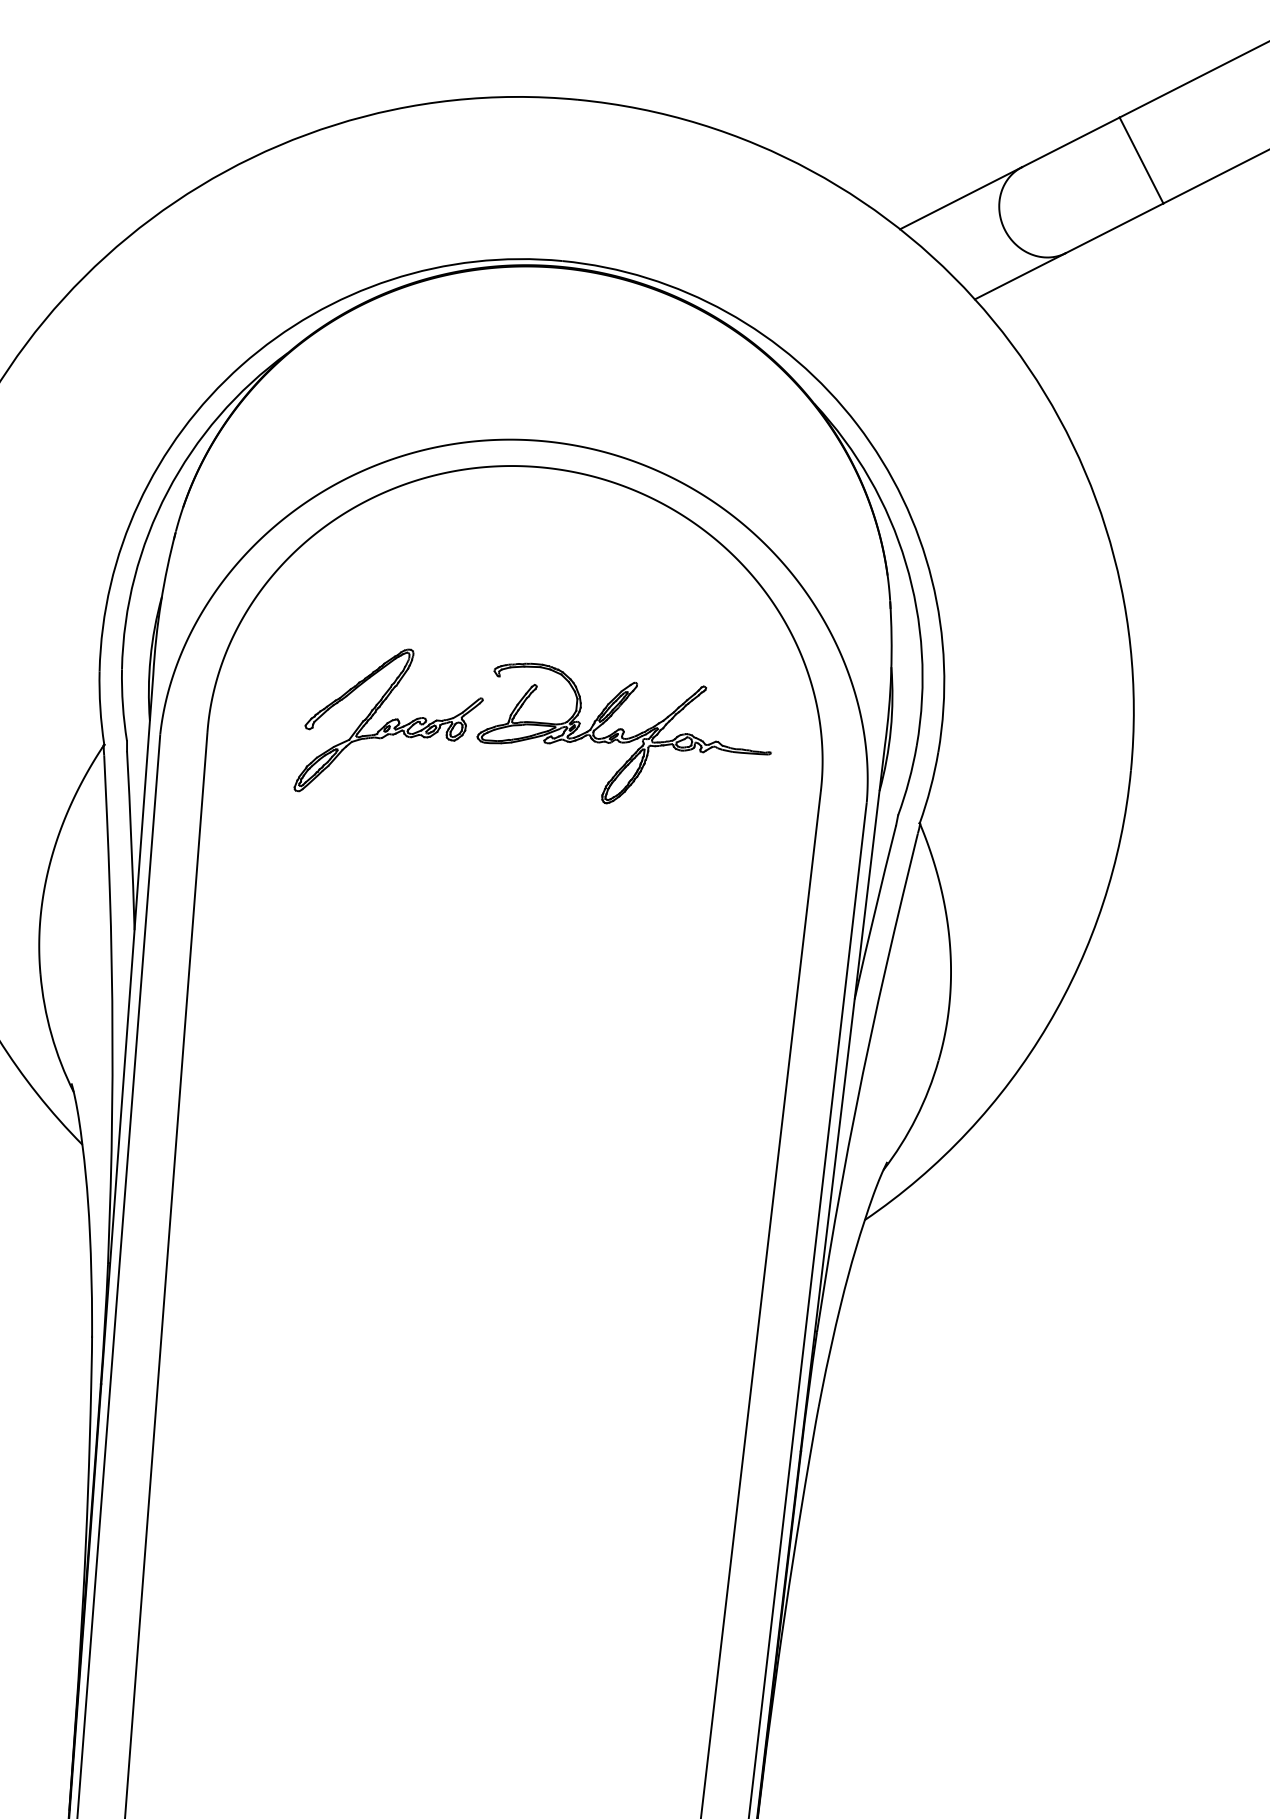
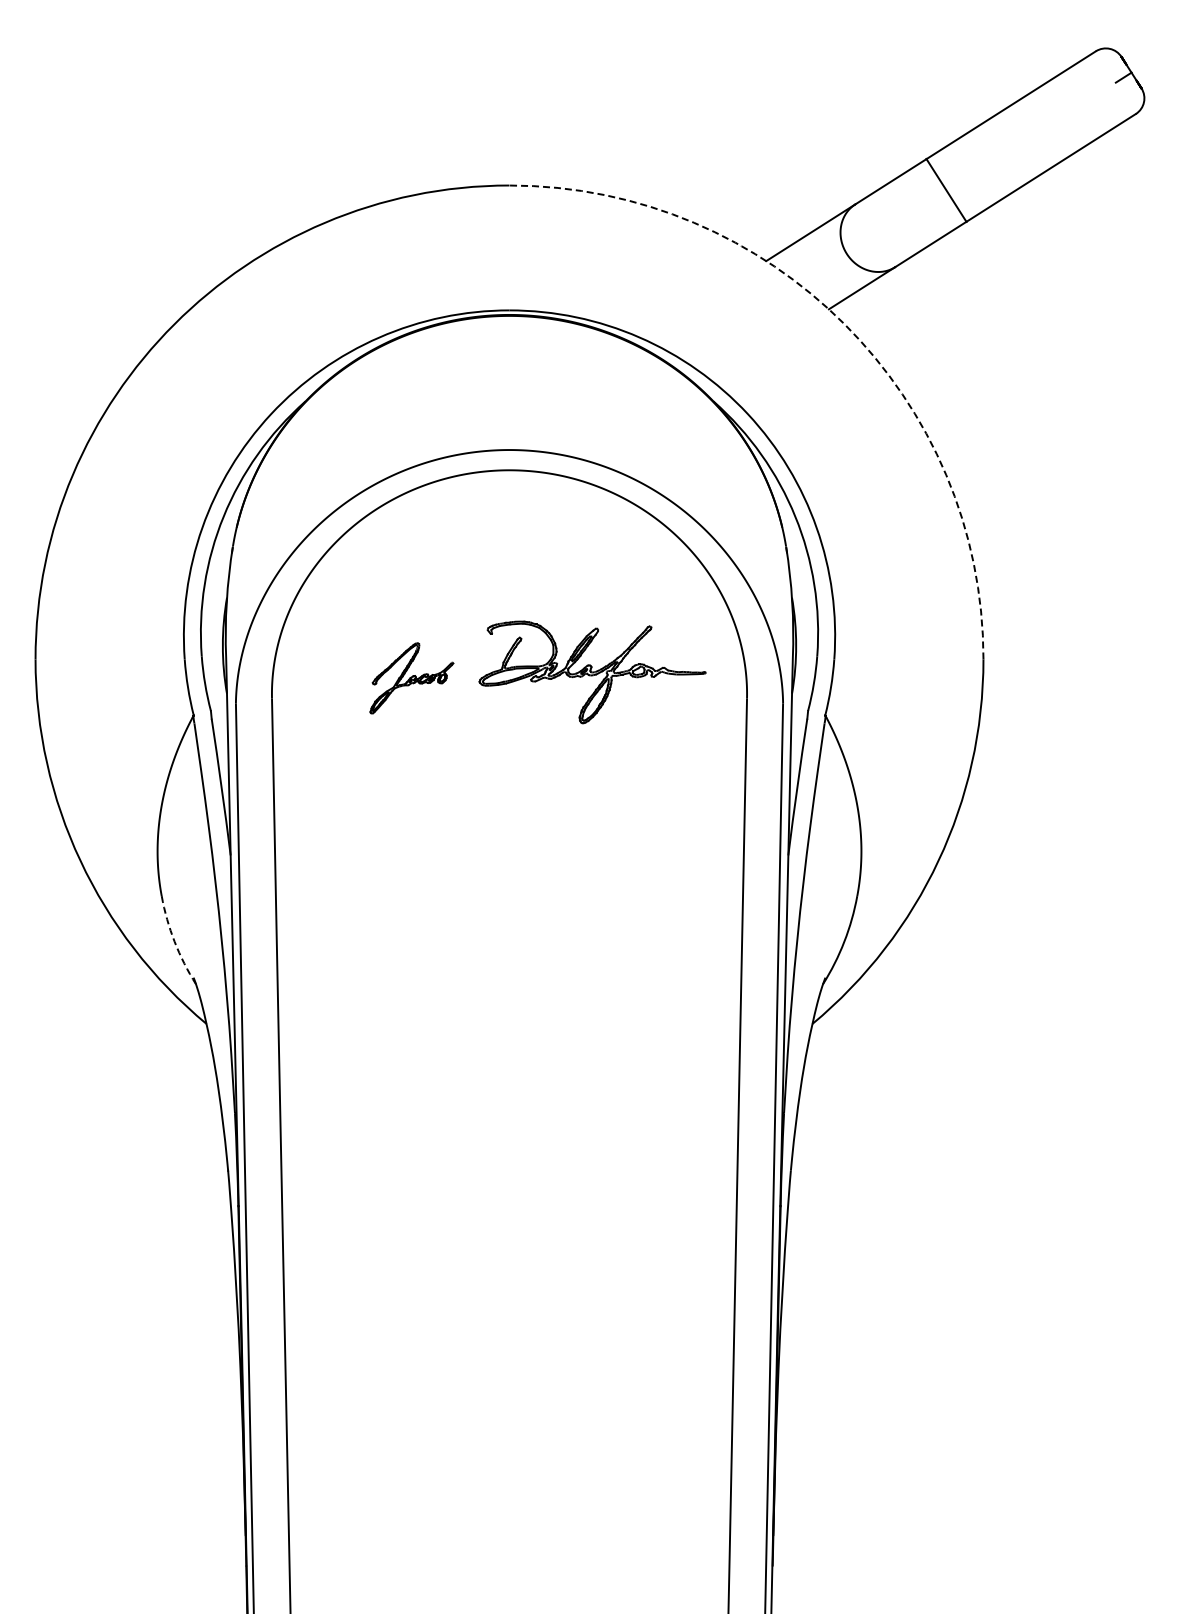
arc: (993, 320) -> (844, 324), solid -> dashed
part: (390, 724) -> (411, 678), size x0.6
arc: (51, 1034) -> (174, 941), solid -> dashed

